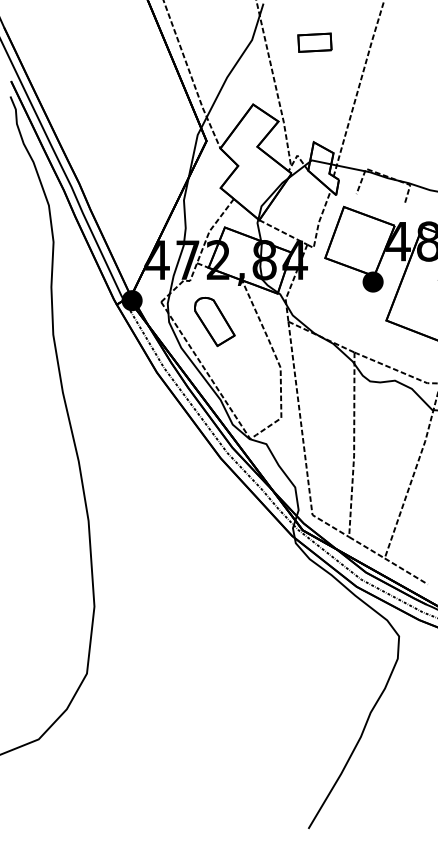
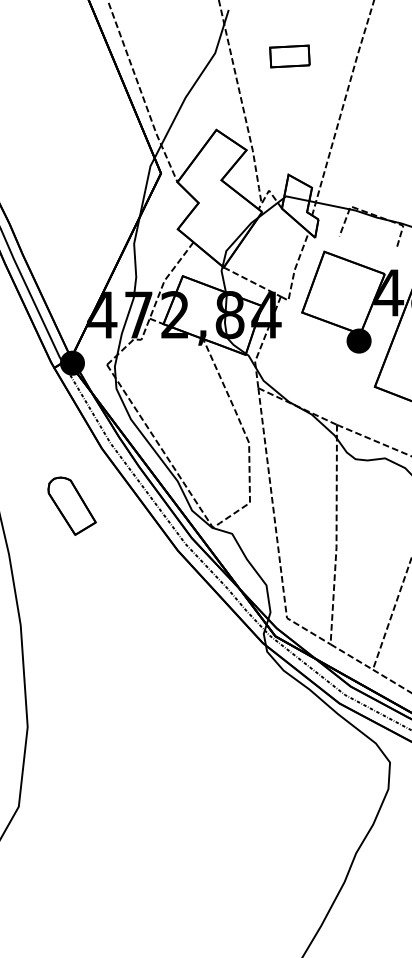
part: (214, 322) -> (71, 506), moved

